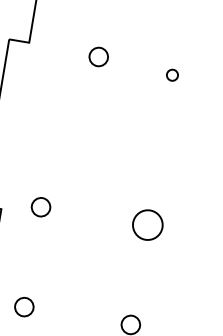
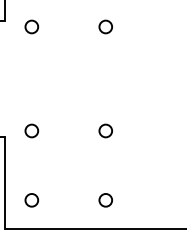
circle: (98, 56) -> (31, 26), moved
circle: (172, 74) -> (105, 26), size x1.67
circle: (147, 224) -> (105, 130), size x0.62

